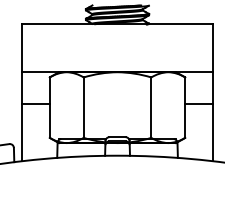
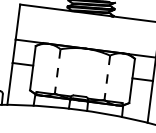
line: (83, 108) -> (57, 71), solid -> dashed
line: (151, 108) -> (107, 78), solid -> dashed

